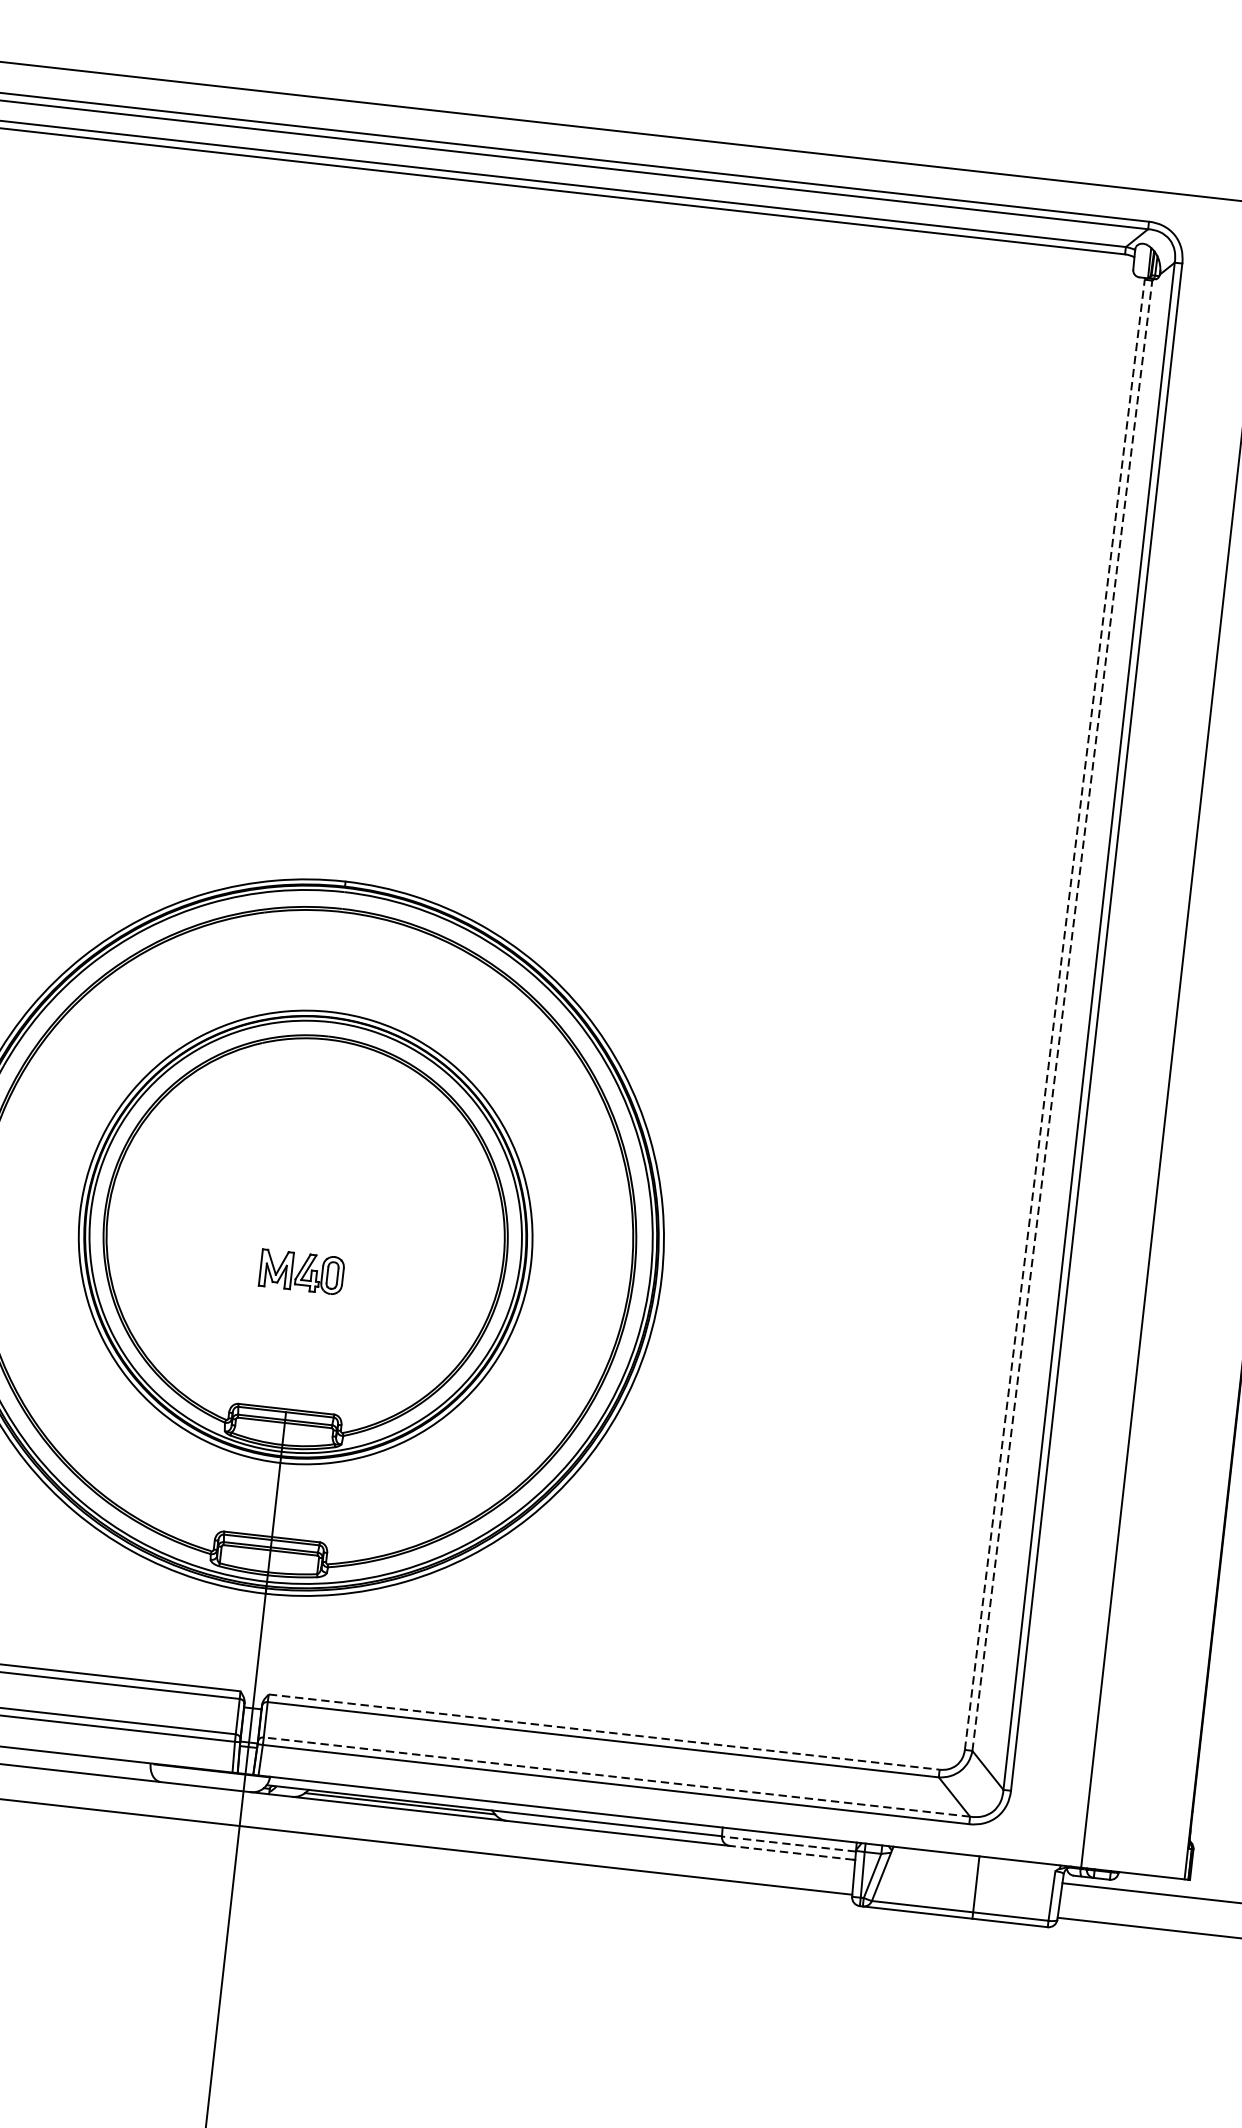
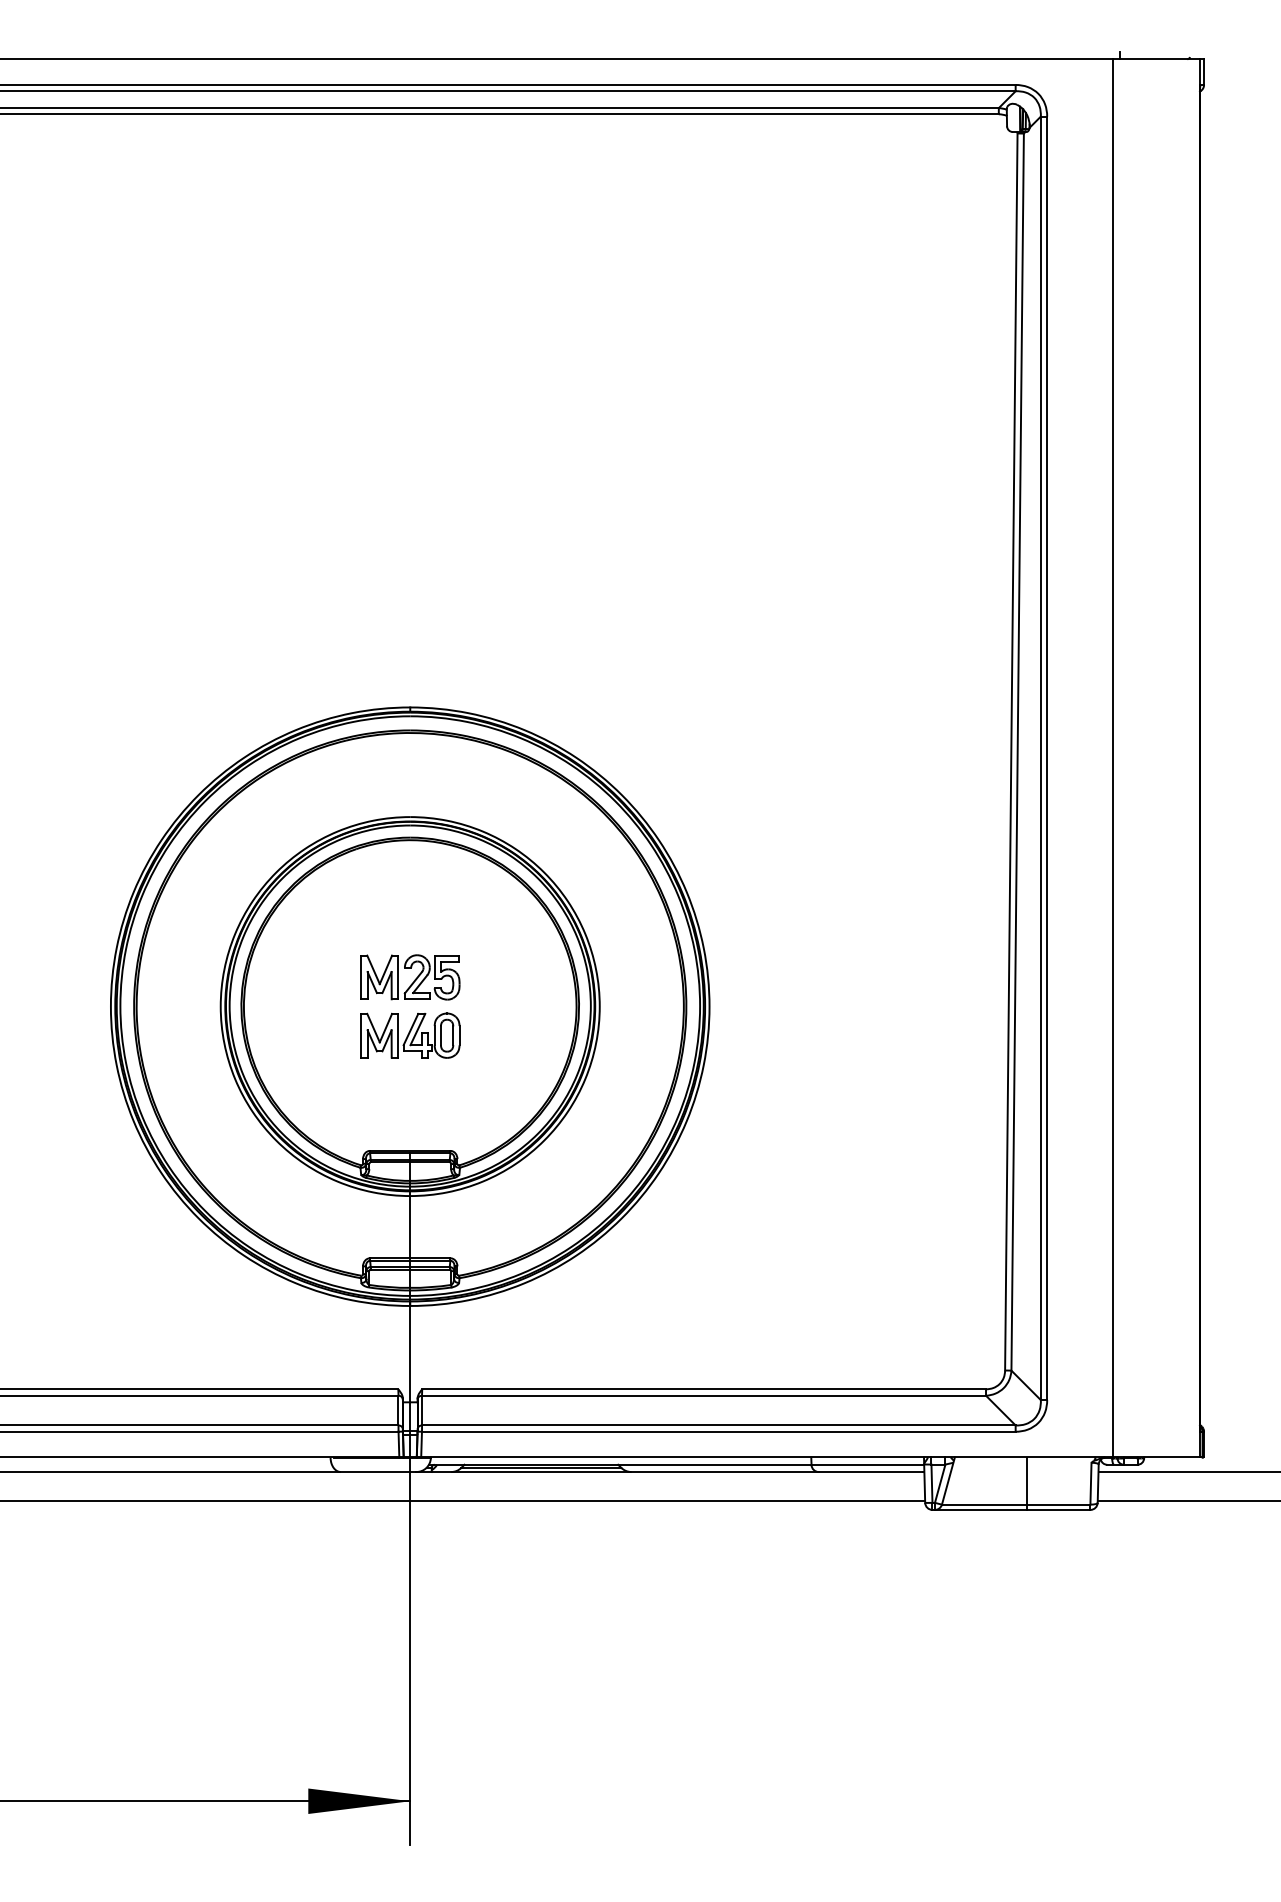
line: (1055, 1014) -> (1011, 751), dashed -> solid
line: (1062, 1016) -> (1017, 752), dashed -> solid
part: (309, 1202) -> (410, 977), added
part: (302, 1271) -> (410, 1035), size x1.43
line: (604, 1732) -> (704, 1389), dashed -> solid
line: (616, 1777) -> (718, 1425), dashed -> solid
line: (788, 1844) -> (867, 1465), dashed -> solid
line: (791, 1853) -> (870, 1472), dashed -> solid

